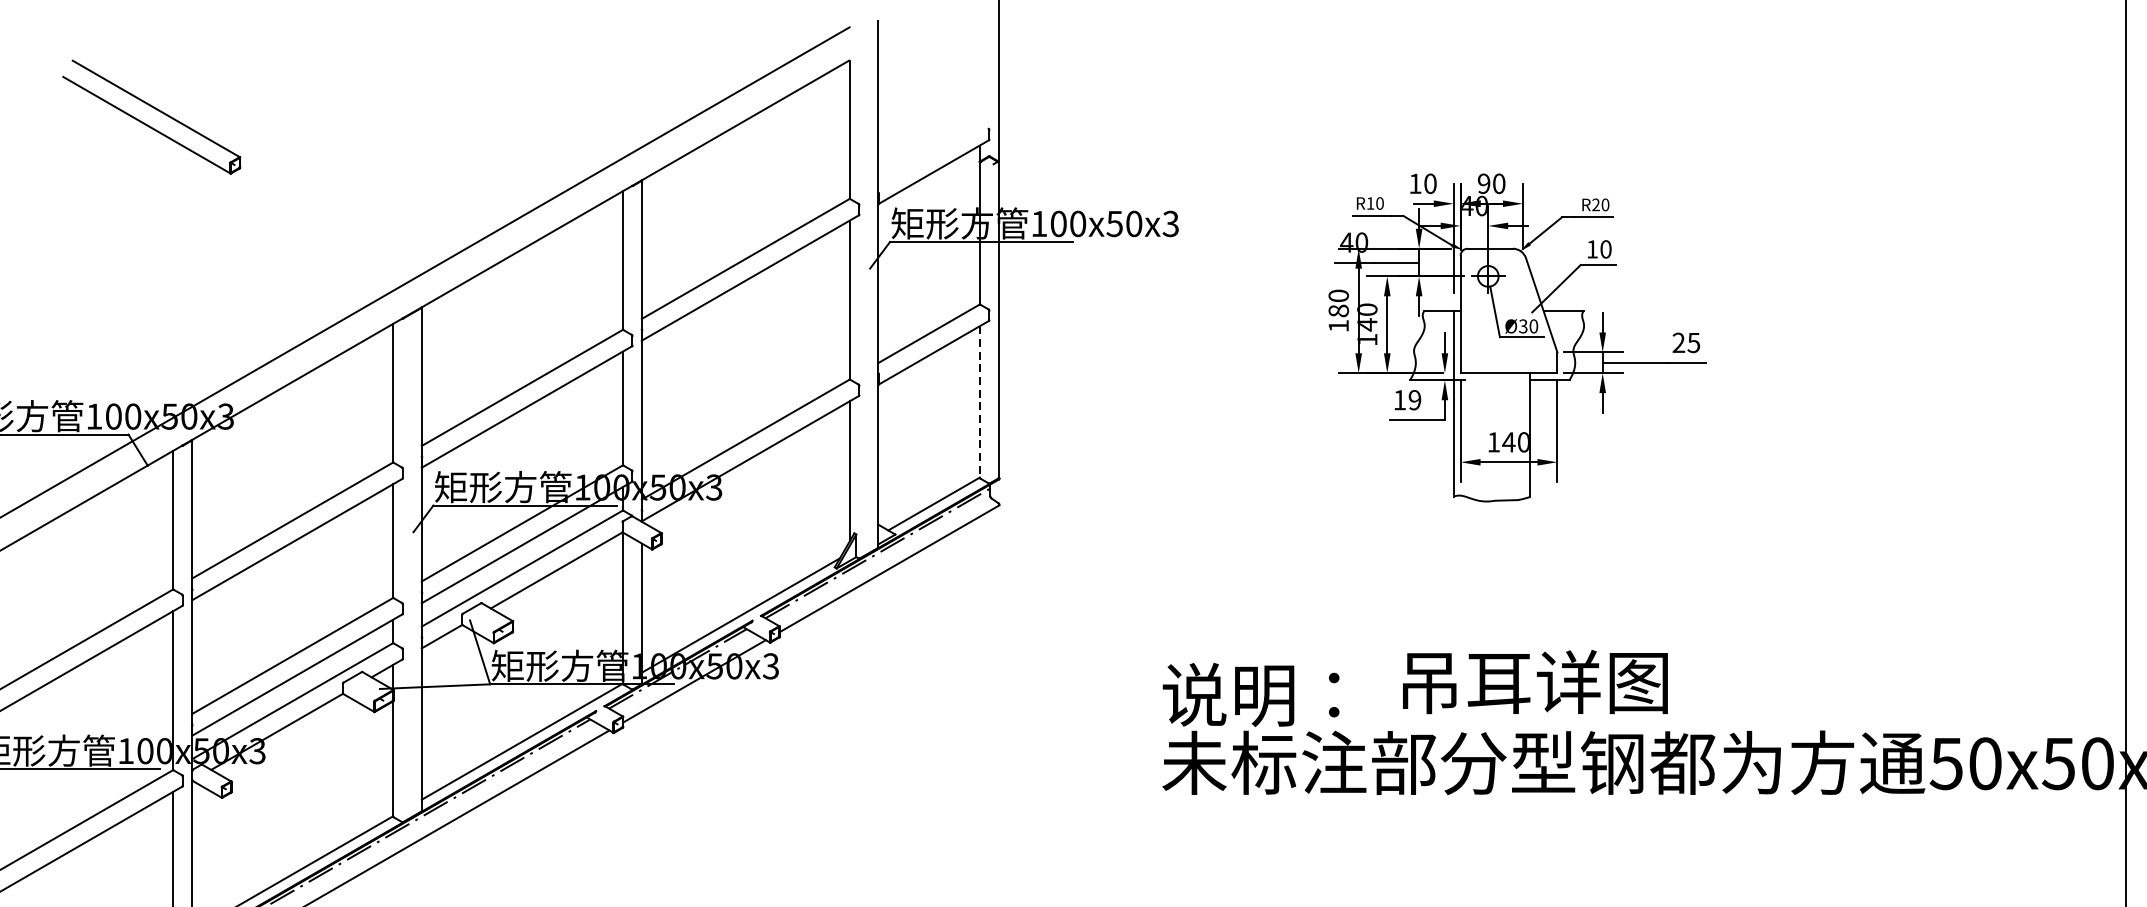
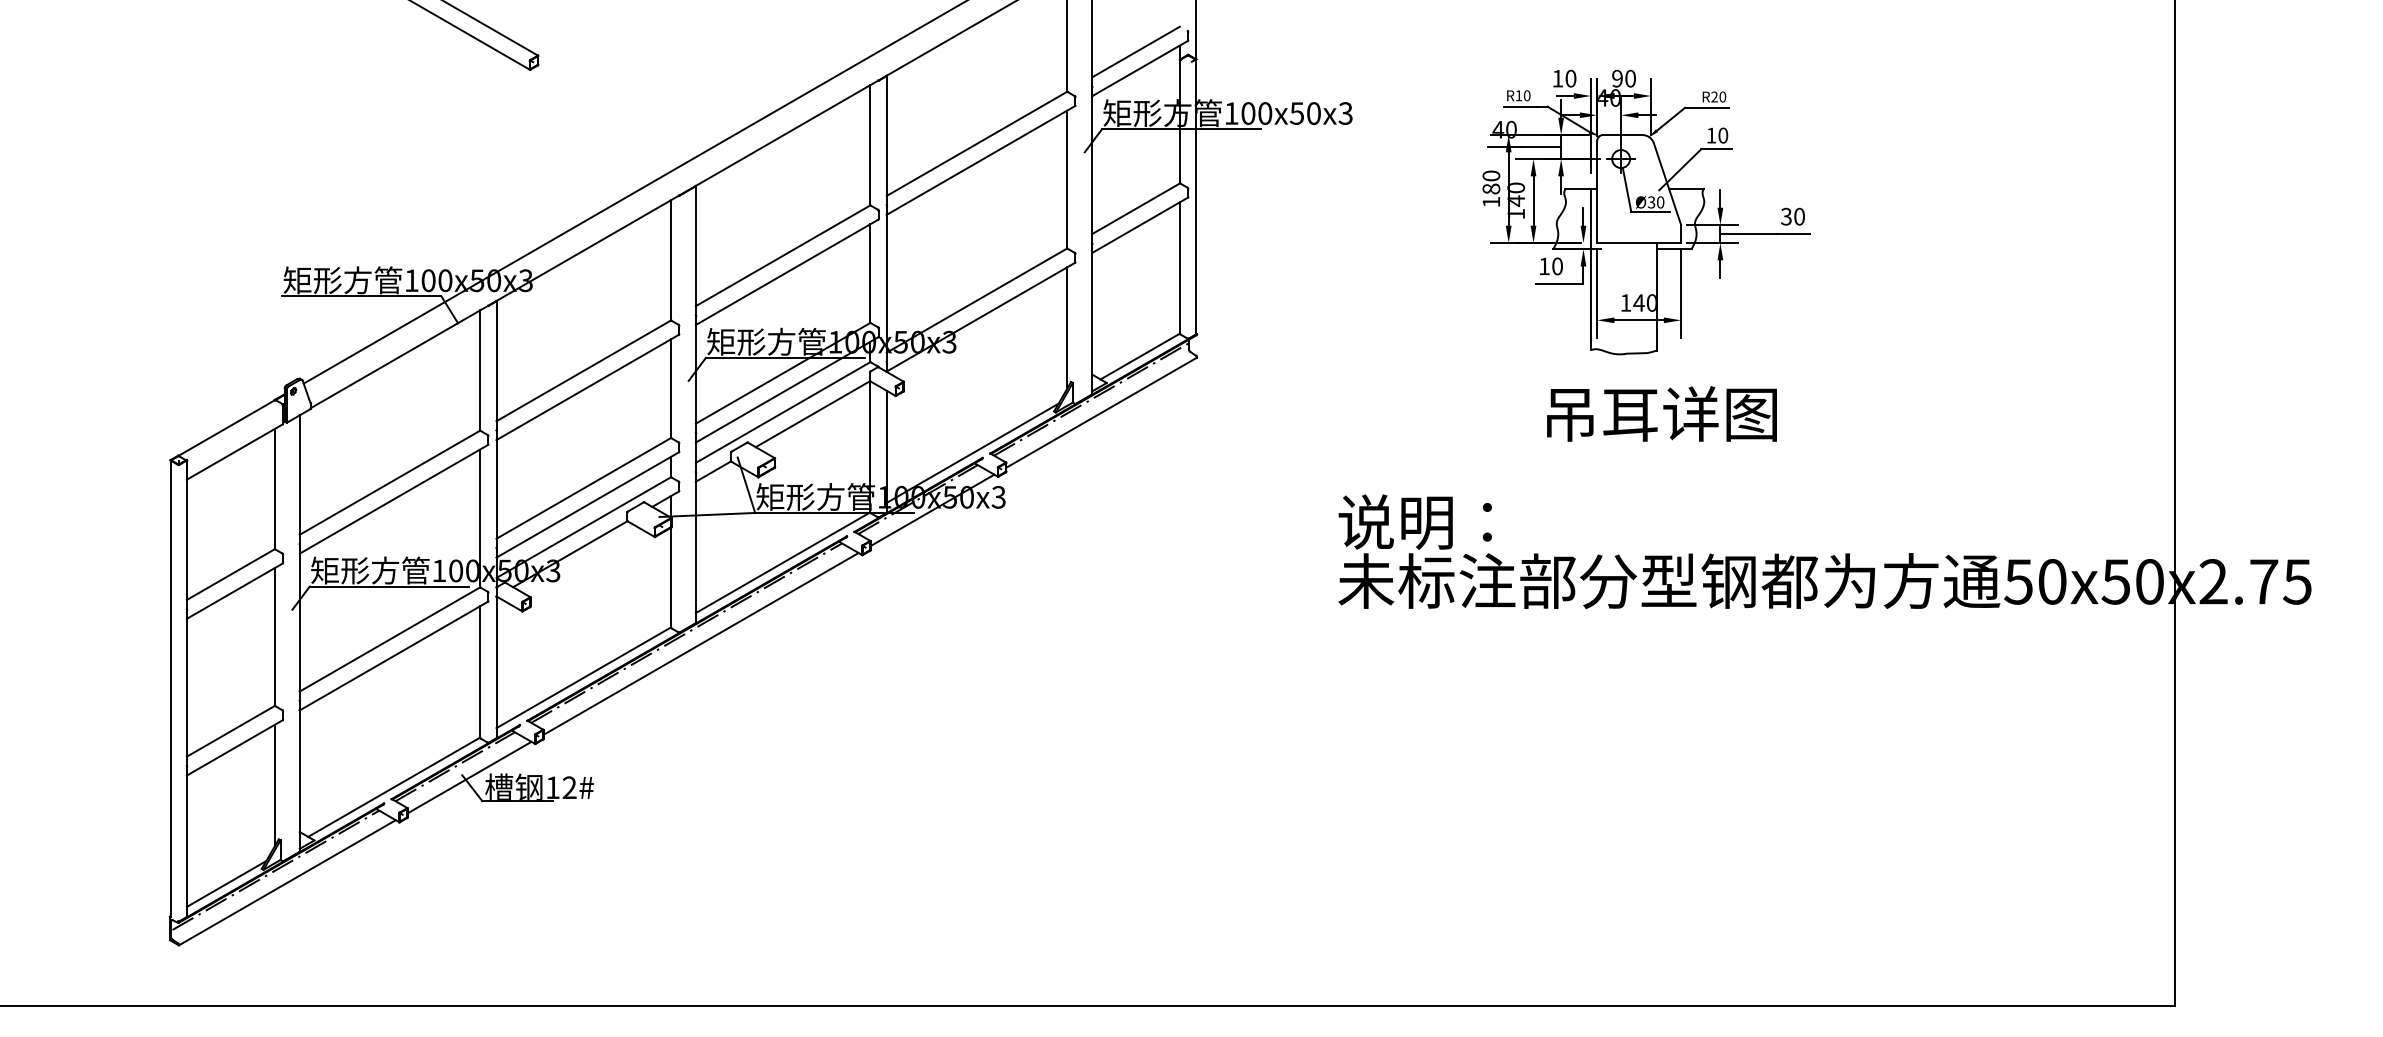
line: (928, 152) -> (1135, 51), added
text: (1685, 342) -> (1792, 216), 25 -> 30
text: (1414, 400) -> (1557, 266), 19 -> 10
line: (980, 402) -> (1180, 268), dashed -> solid
text: (1534, 681) -> (1661, 413), moved

